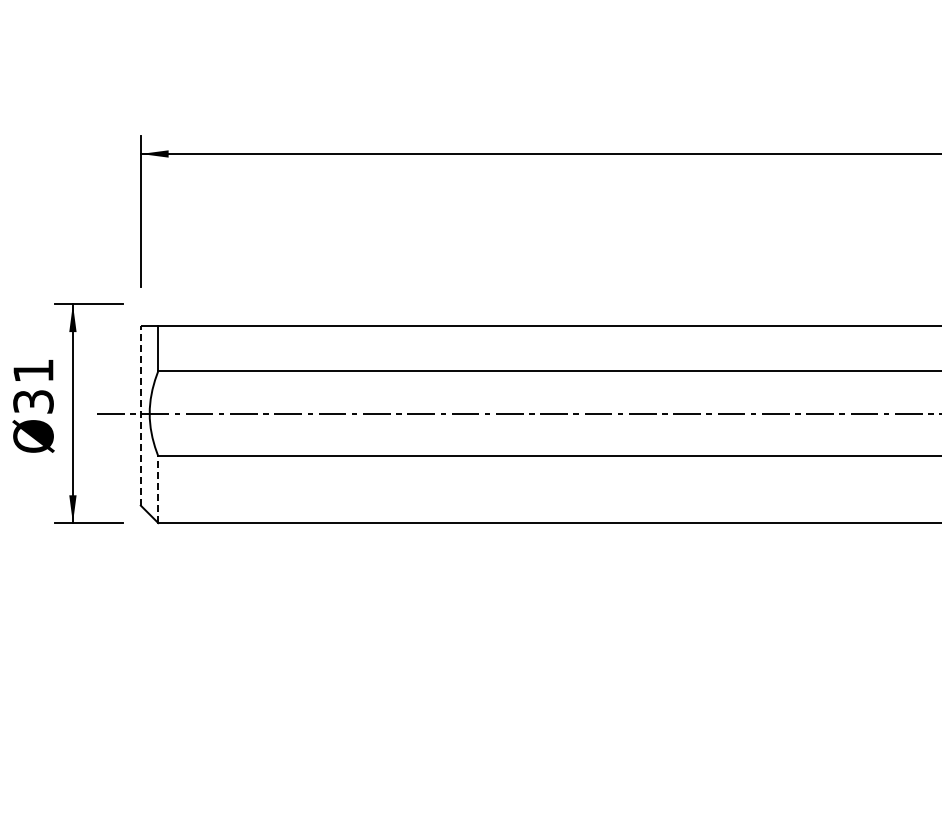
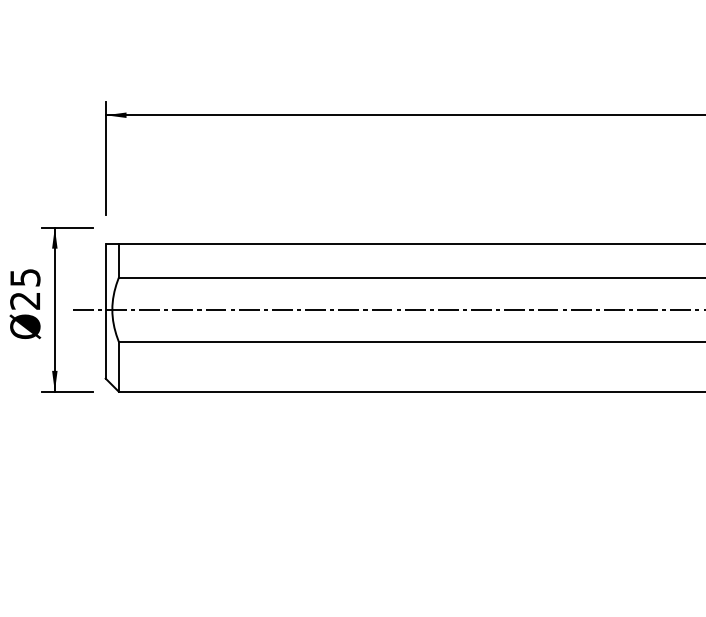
text: (33, 386) -> (25, 289), Ø31 -> Ø25
line: (140, 415) -> (105, 311), dashed -> solid
line: (158, 489) -> (118, 366), dashed -> solid

